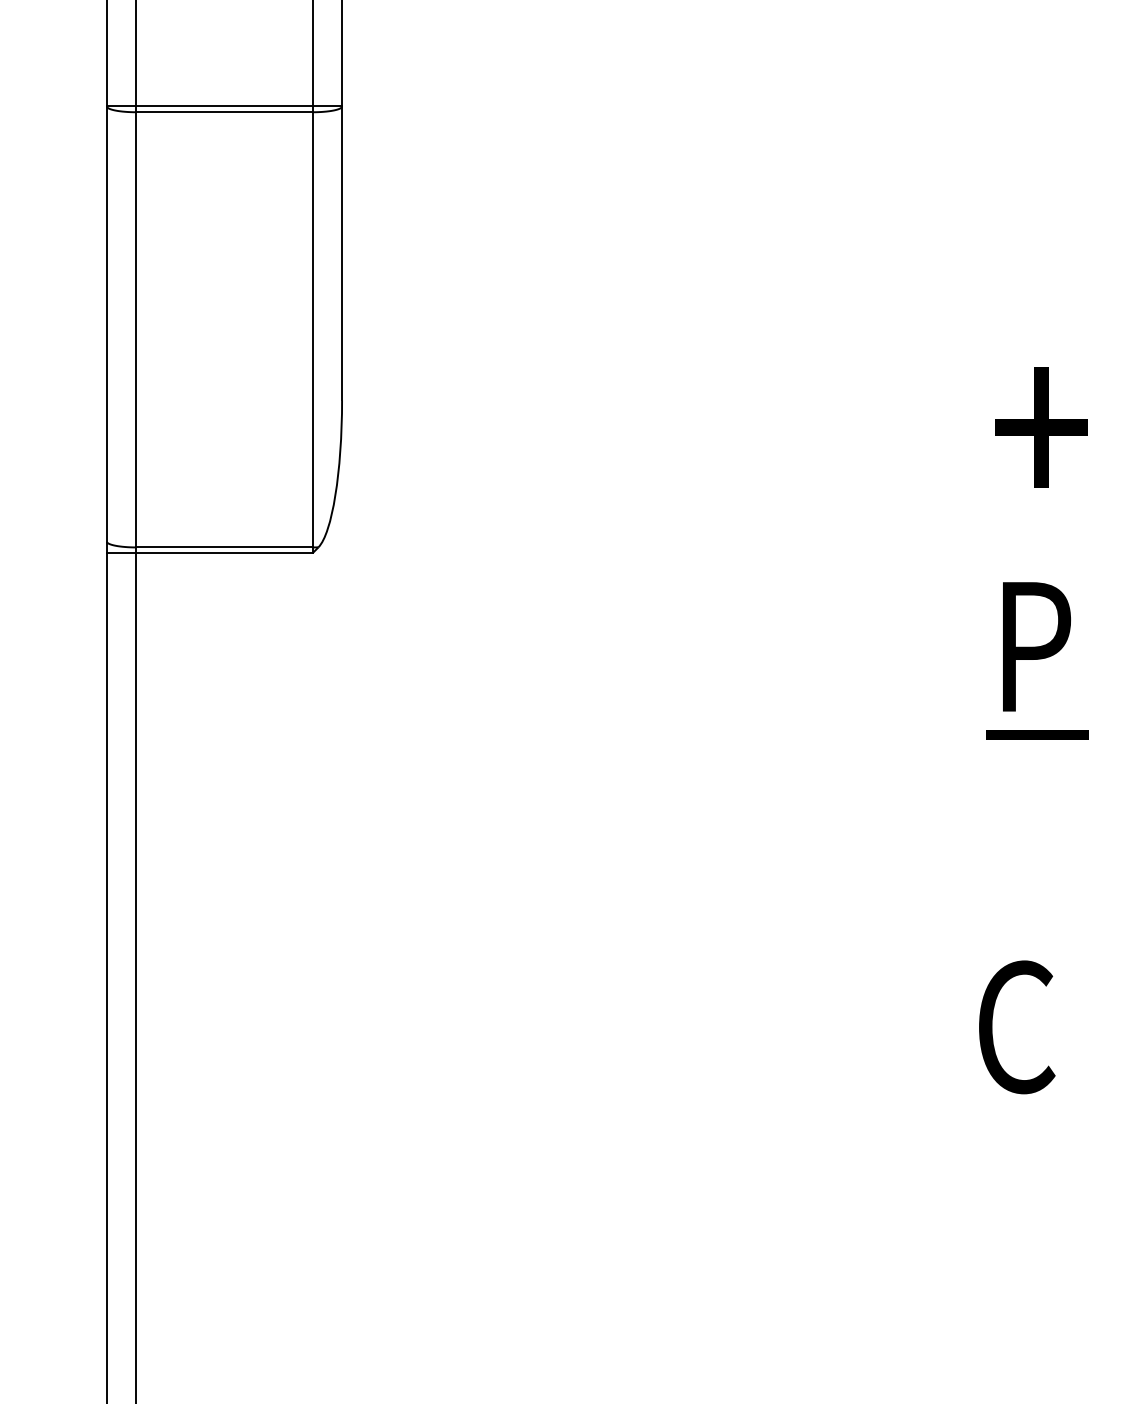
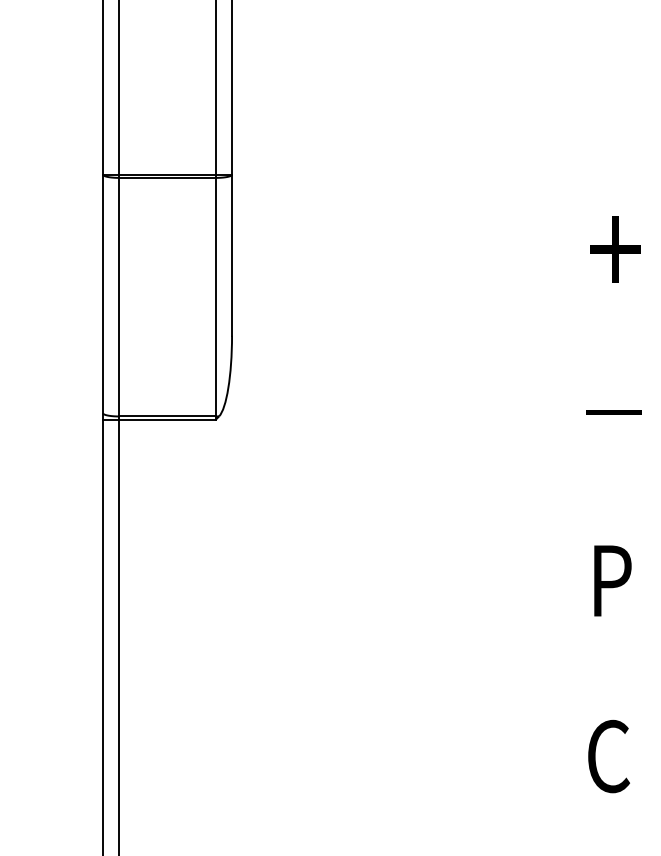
text: (1041, 427) -> (615, 249), moved
text: (1036, 645) -> (612, 580), moved
text: (1036, 735) -> (613, 412), moved
text: (1016, 1027) -> (608, 756), moved

